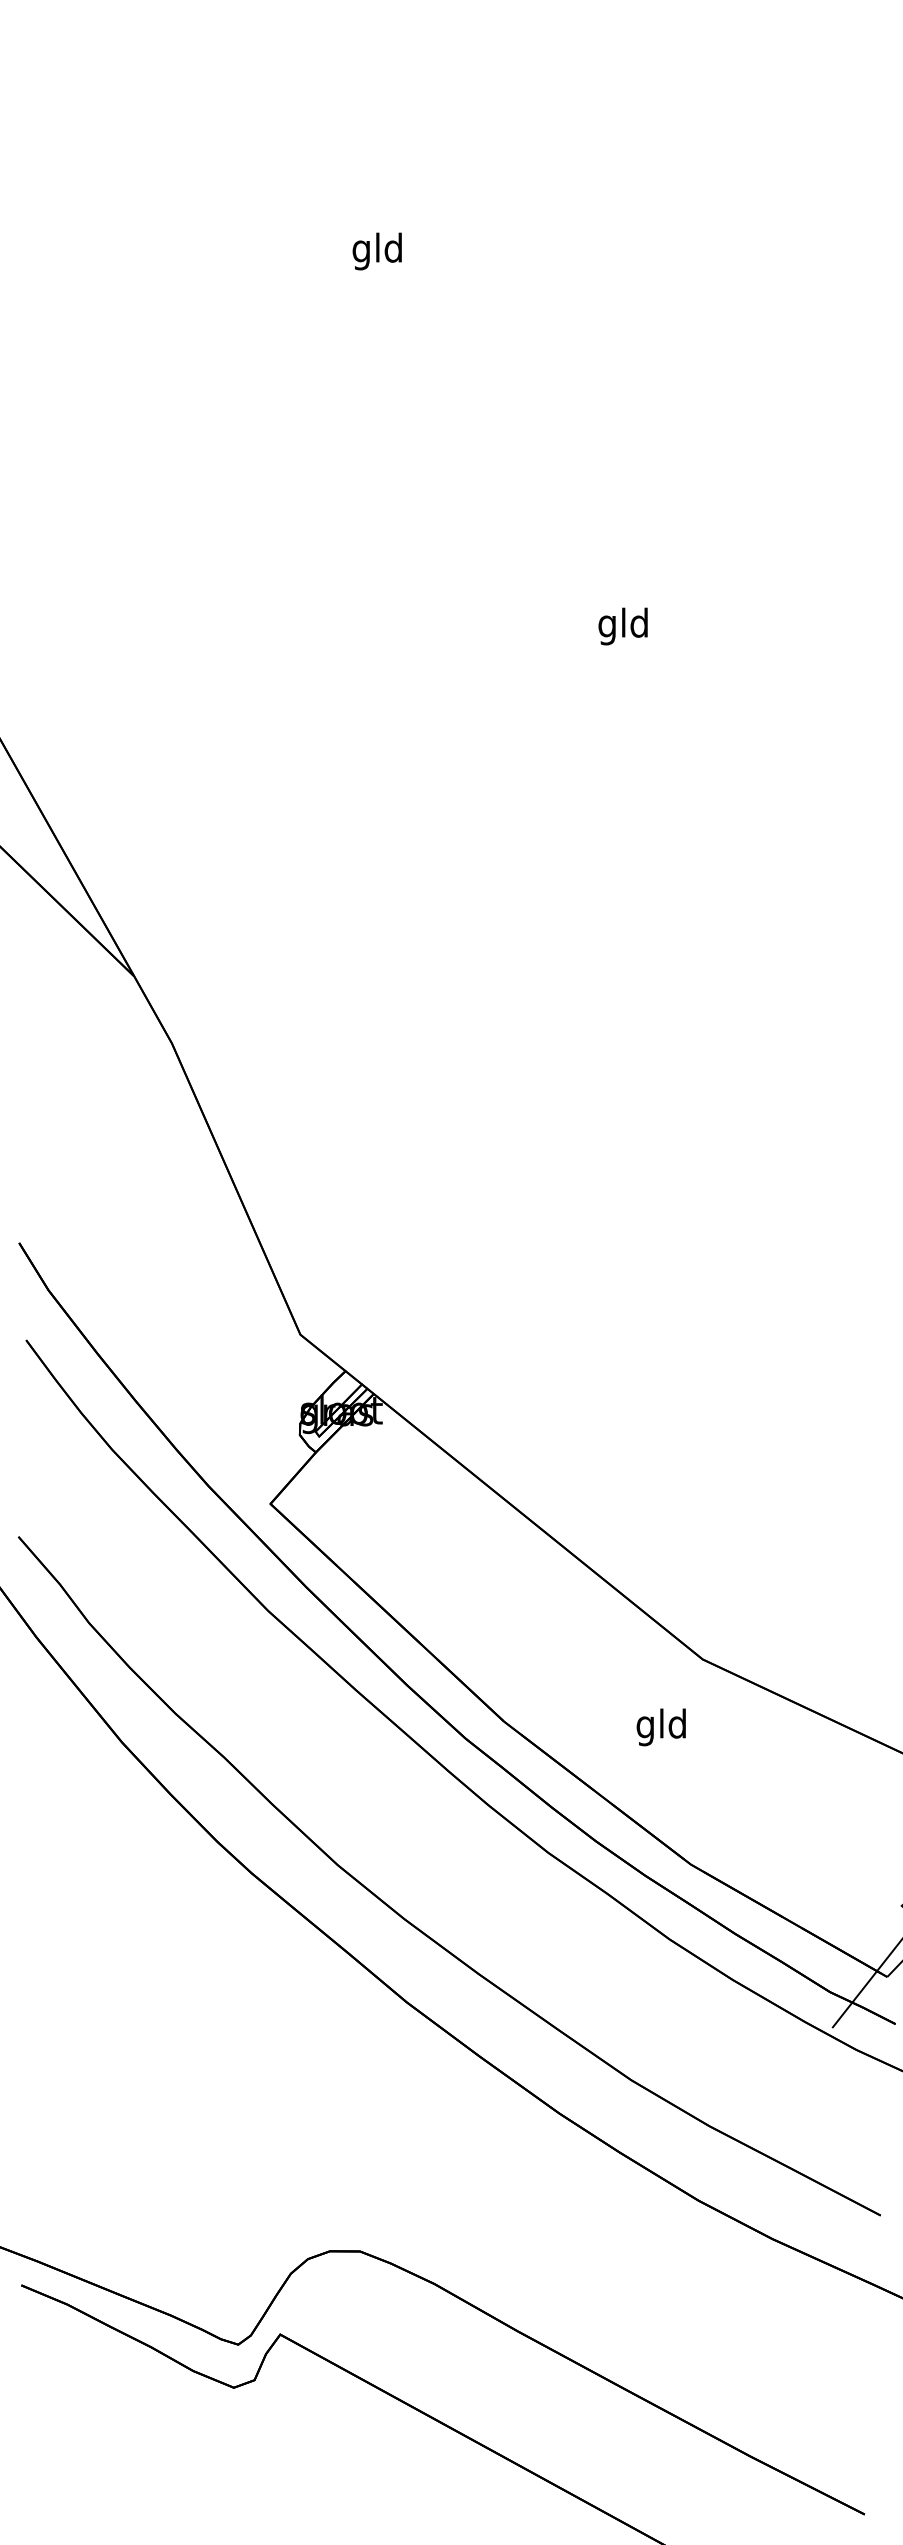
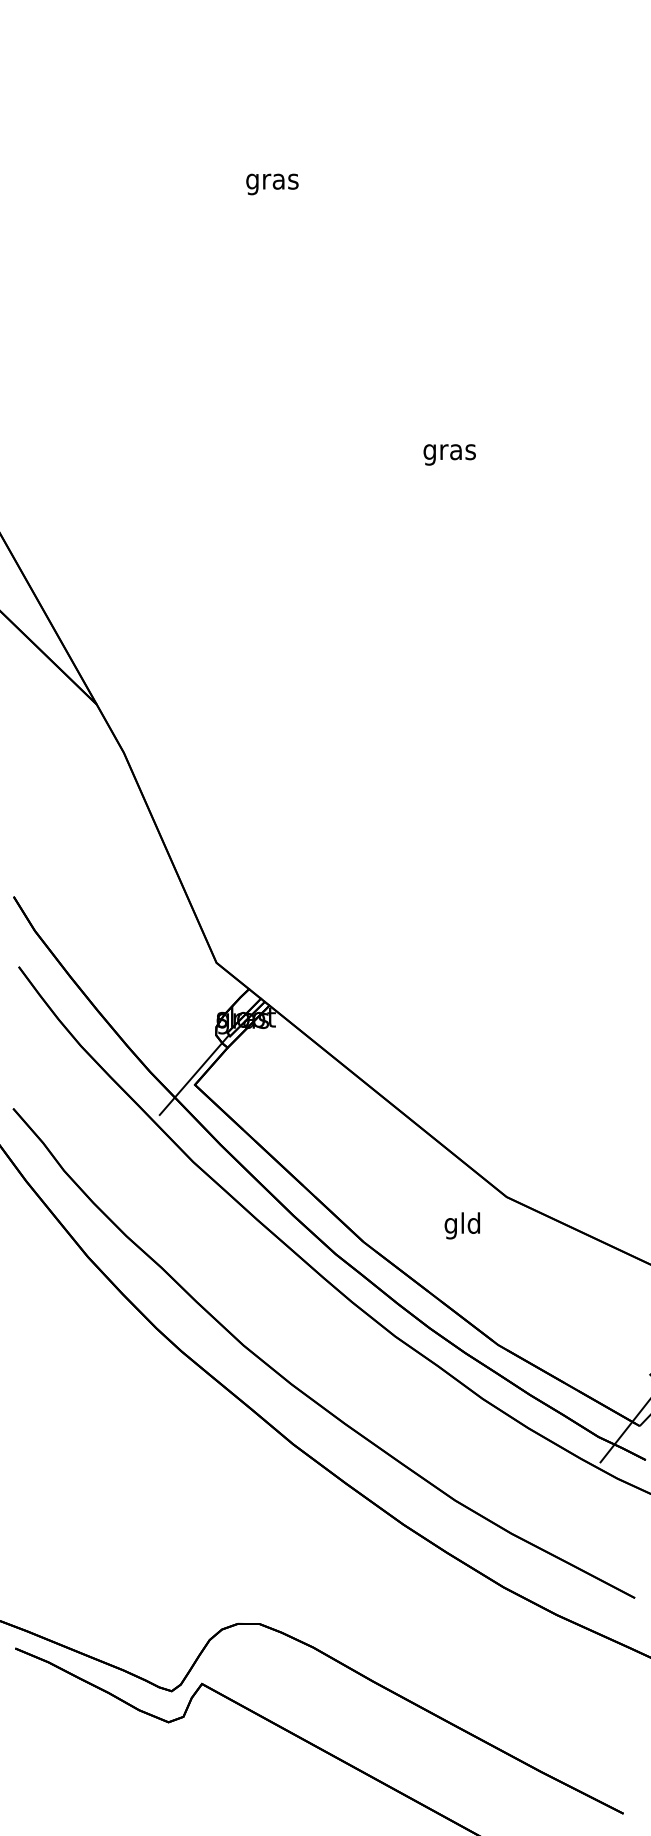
text: (377, 251) -> (272, 181), gld -> gras
text: (623, 626) -> (449, 452), gld -> gras
line: (269, 1489) -> (194, 1074), added
text: (660, 1727) -> (461, 1225), moved

